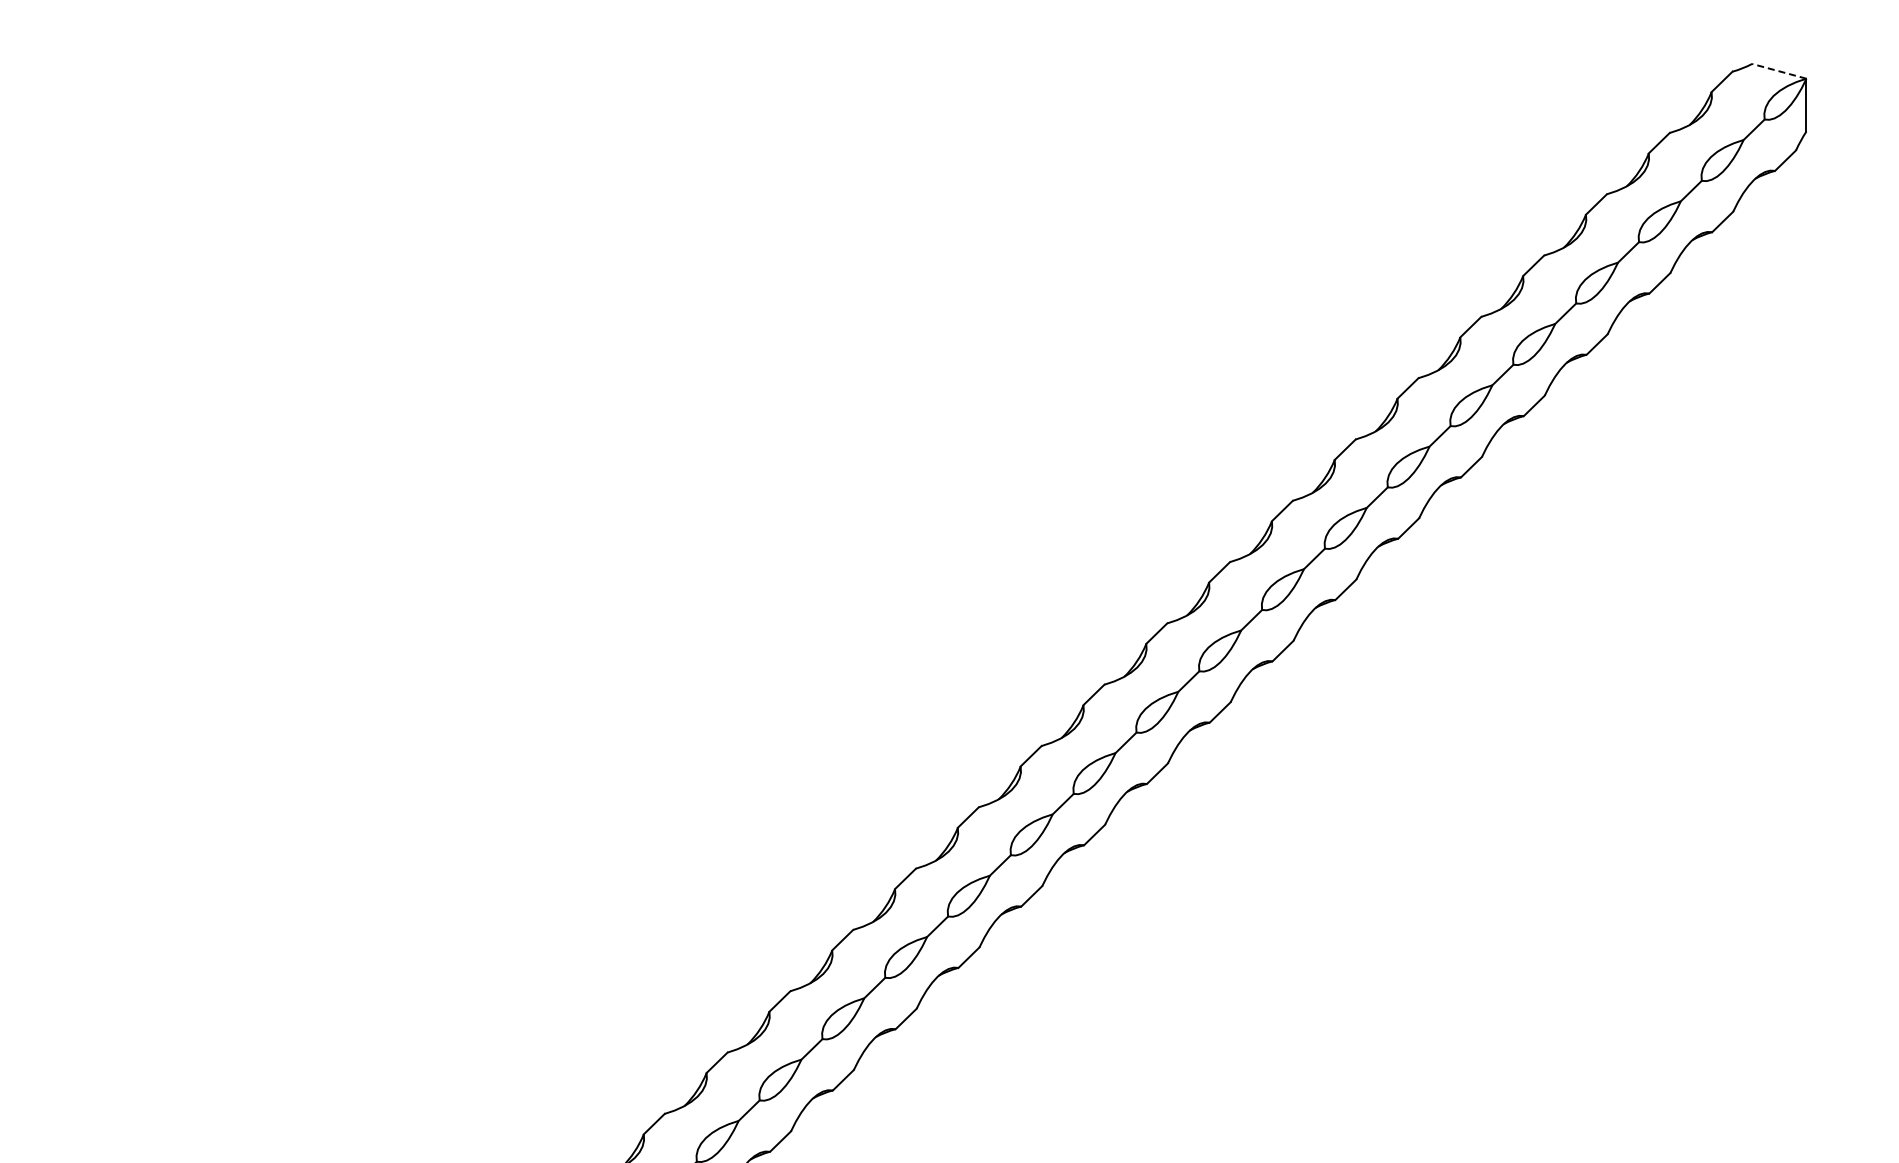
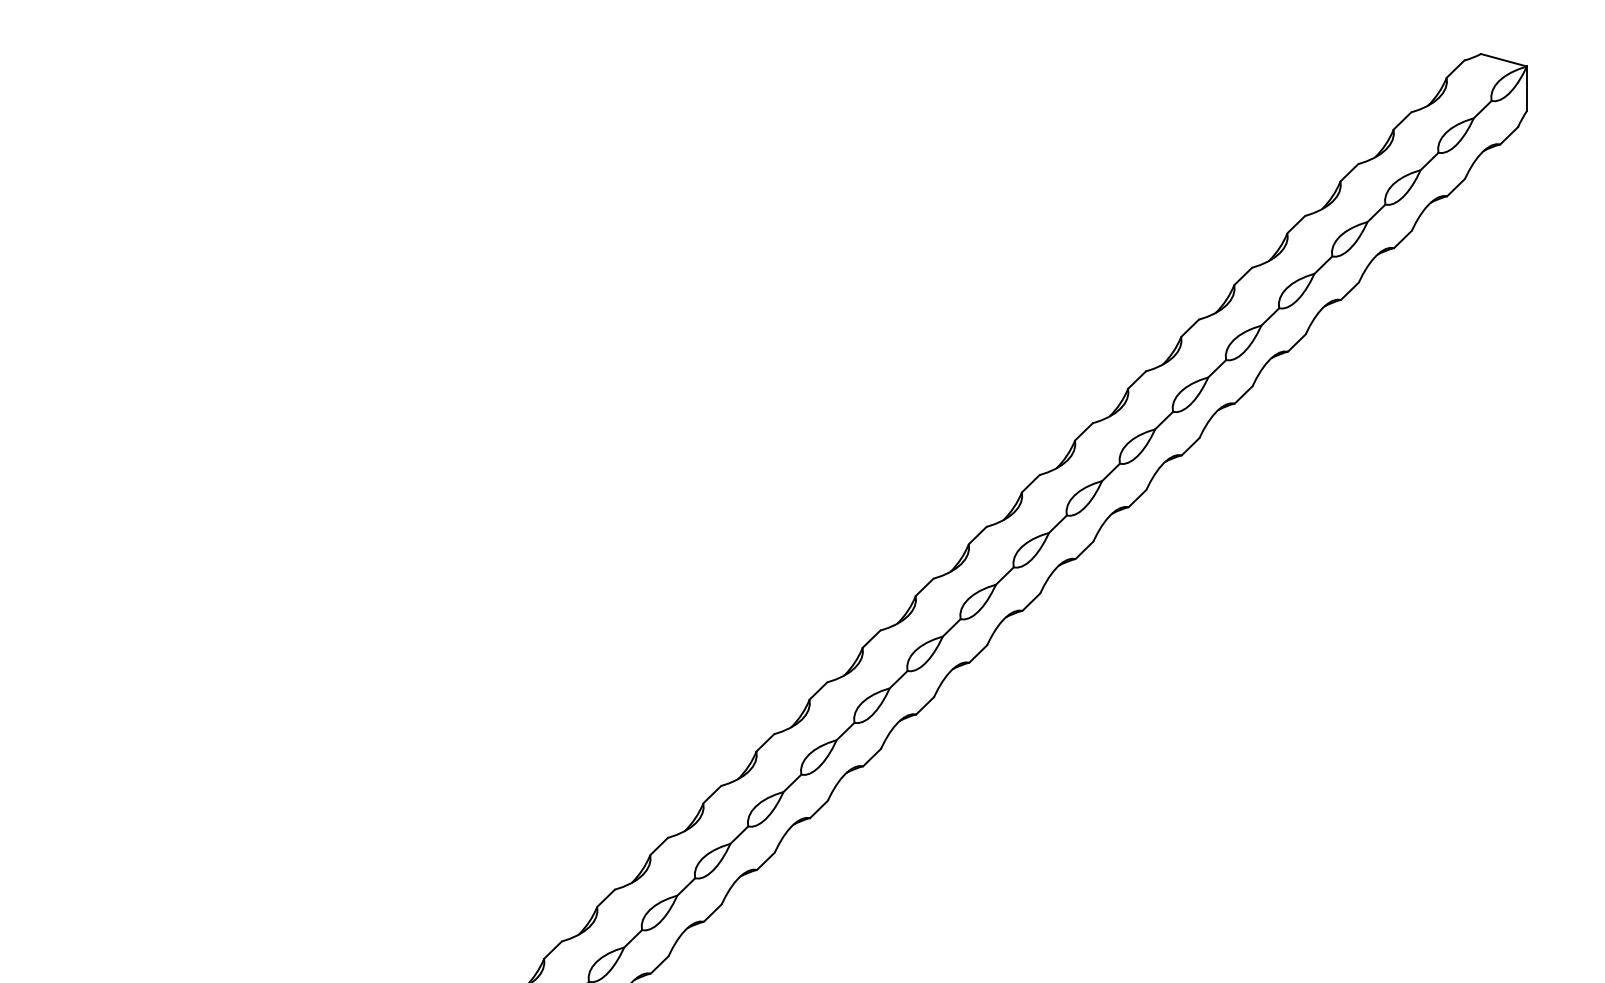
line: (1778, 71) -> (1503, 60), dashed -> solid

